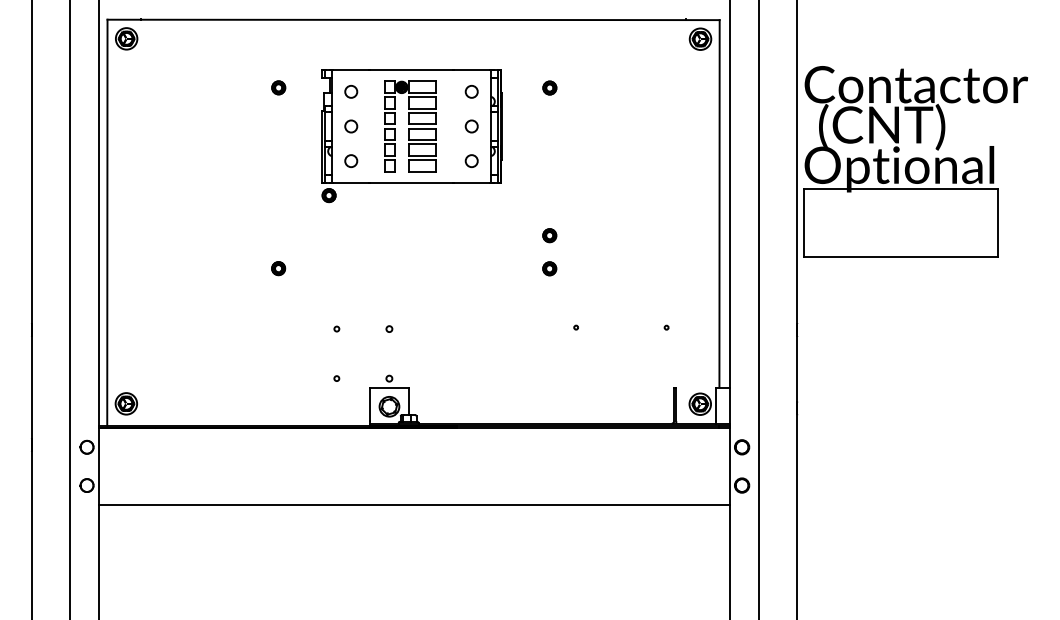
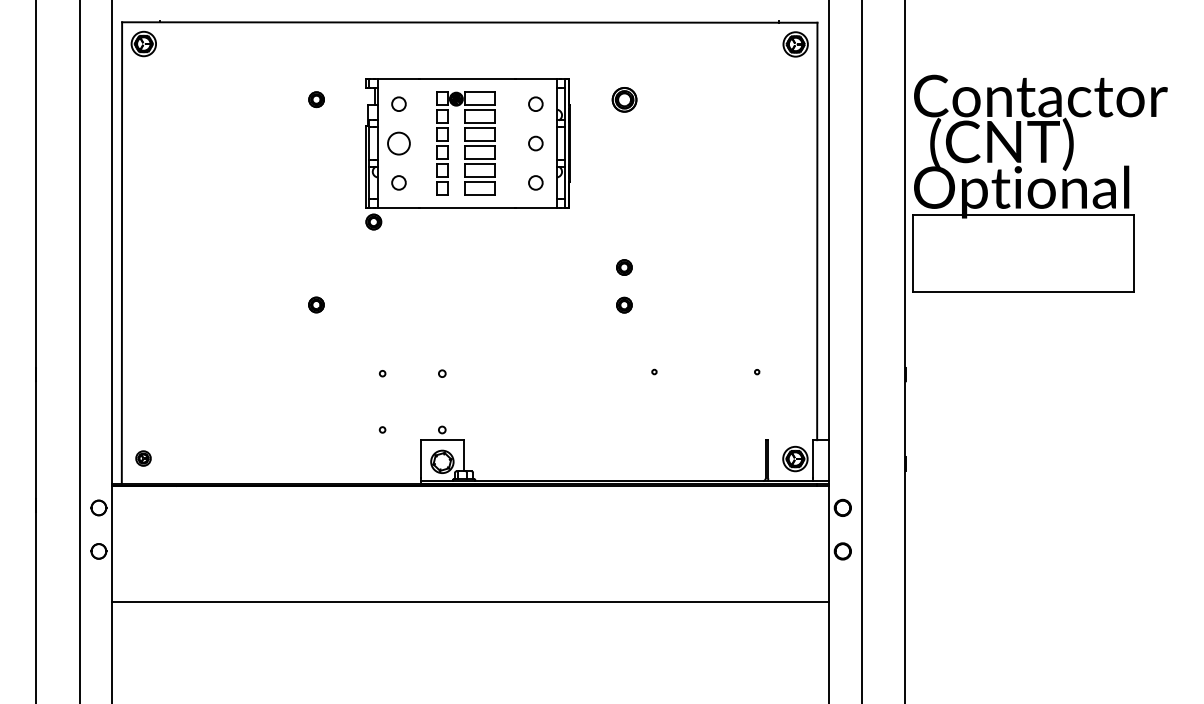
part: (549, 87) -> (624, 99), size x1.6
circle: (350, 126) -> (398, 143), size x1.6
part: (126, 403) -> (143, 458), size x0.6
line: (414, 505) -> (470, 602), moved

